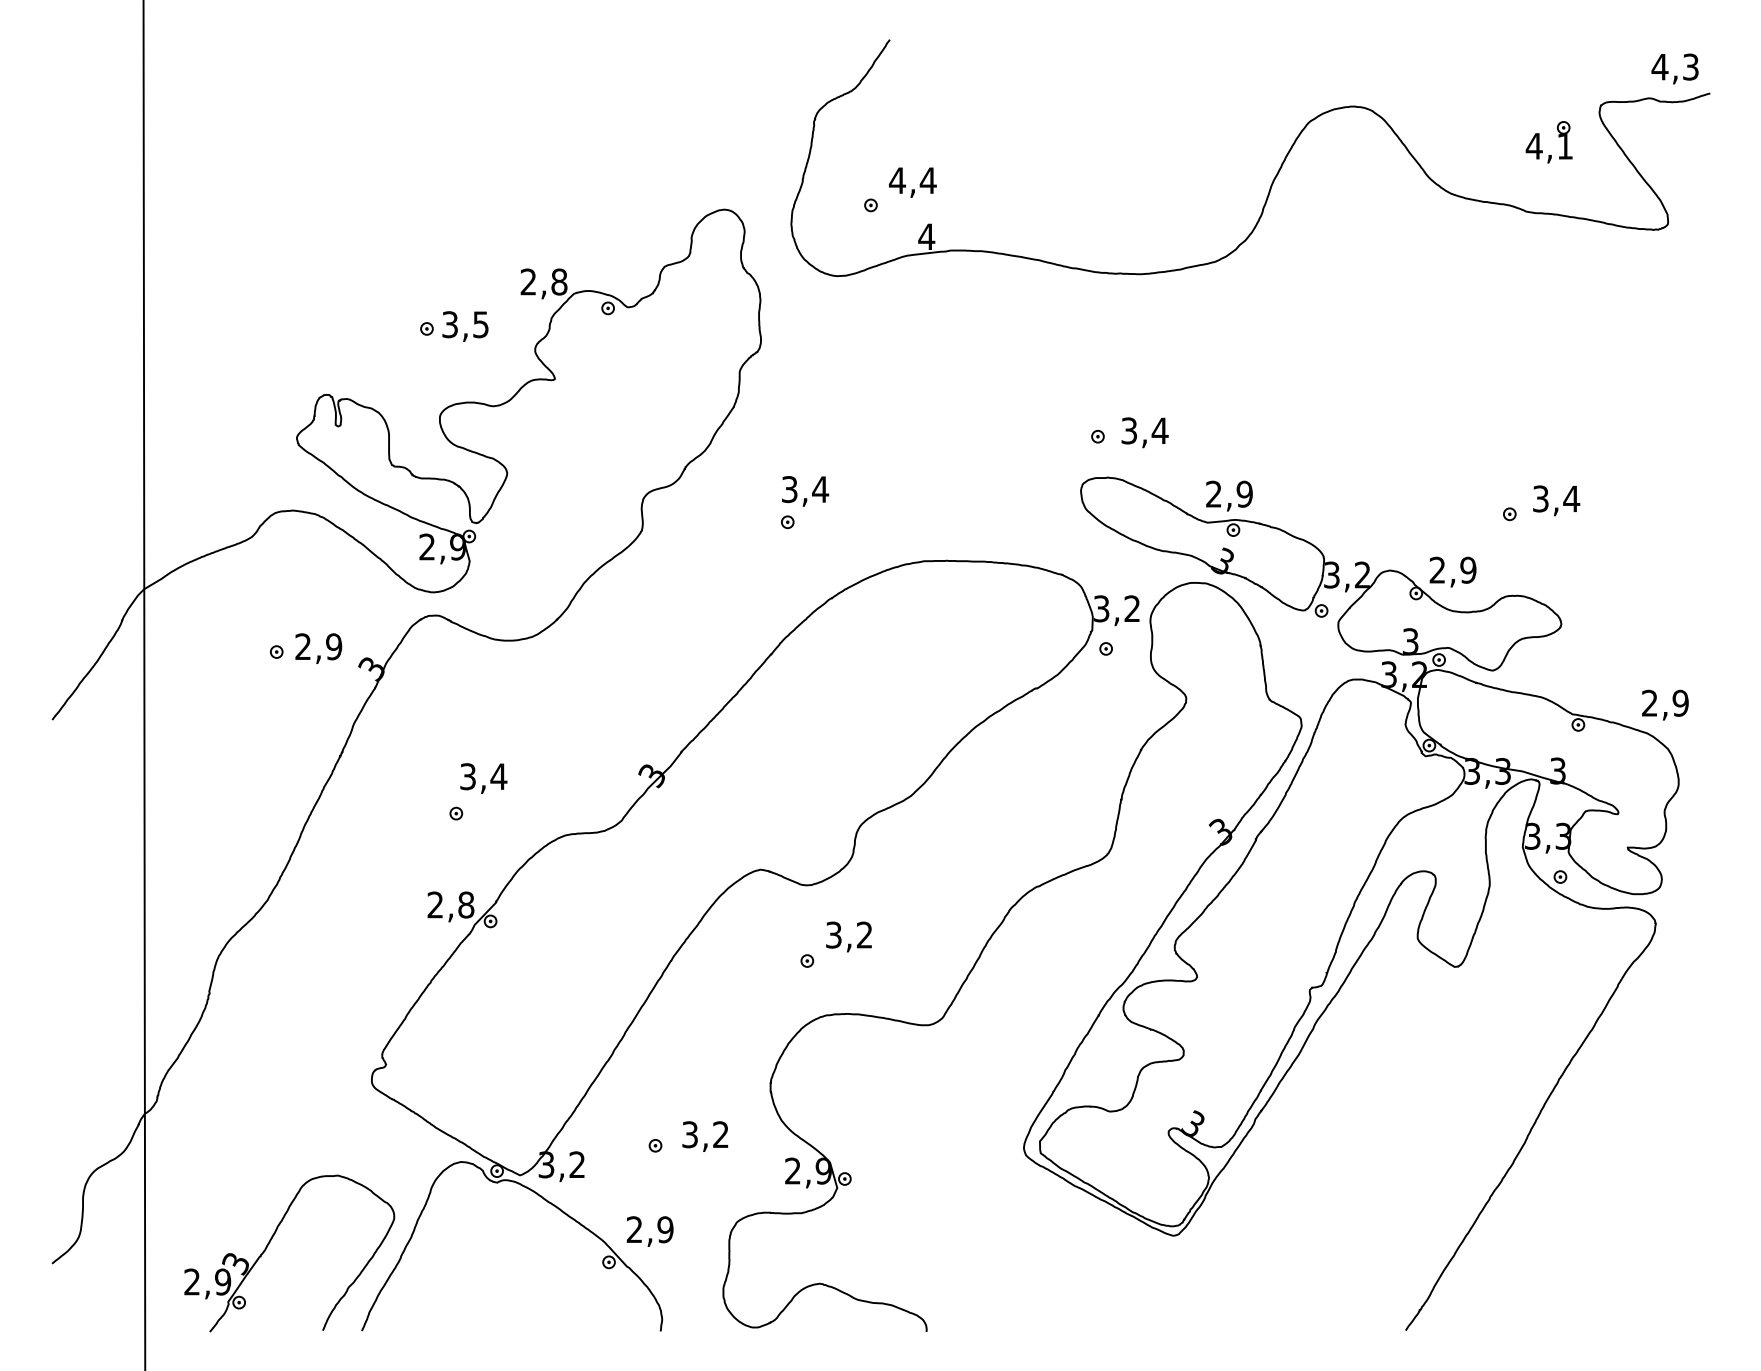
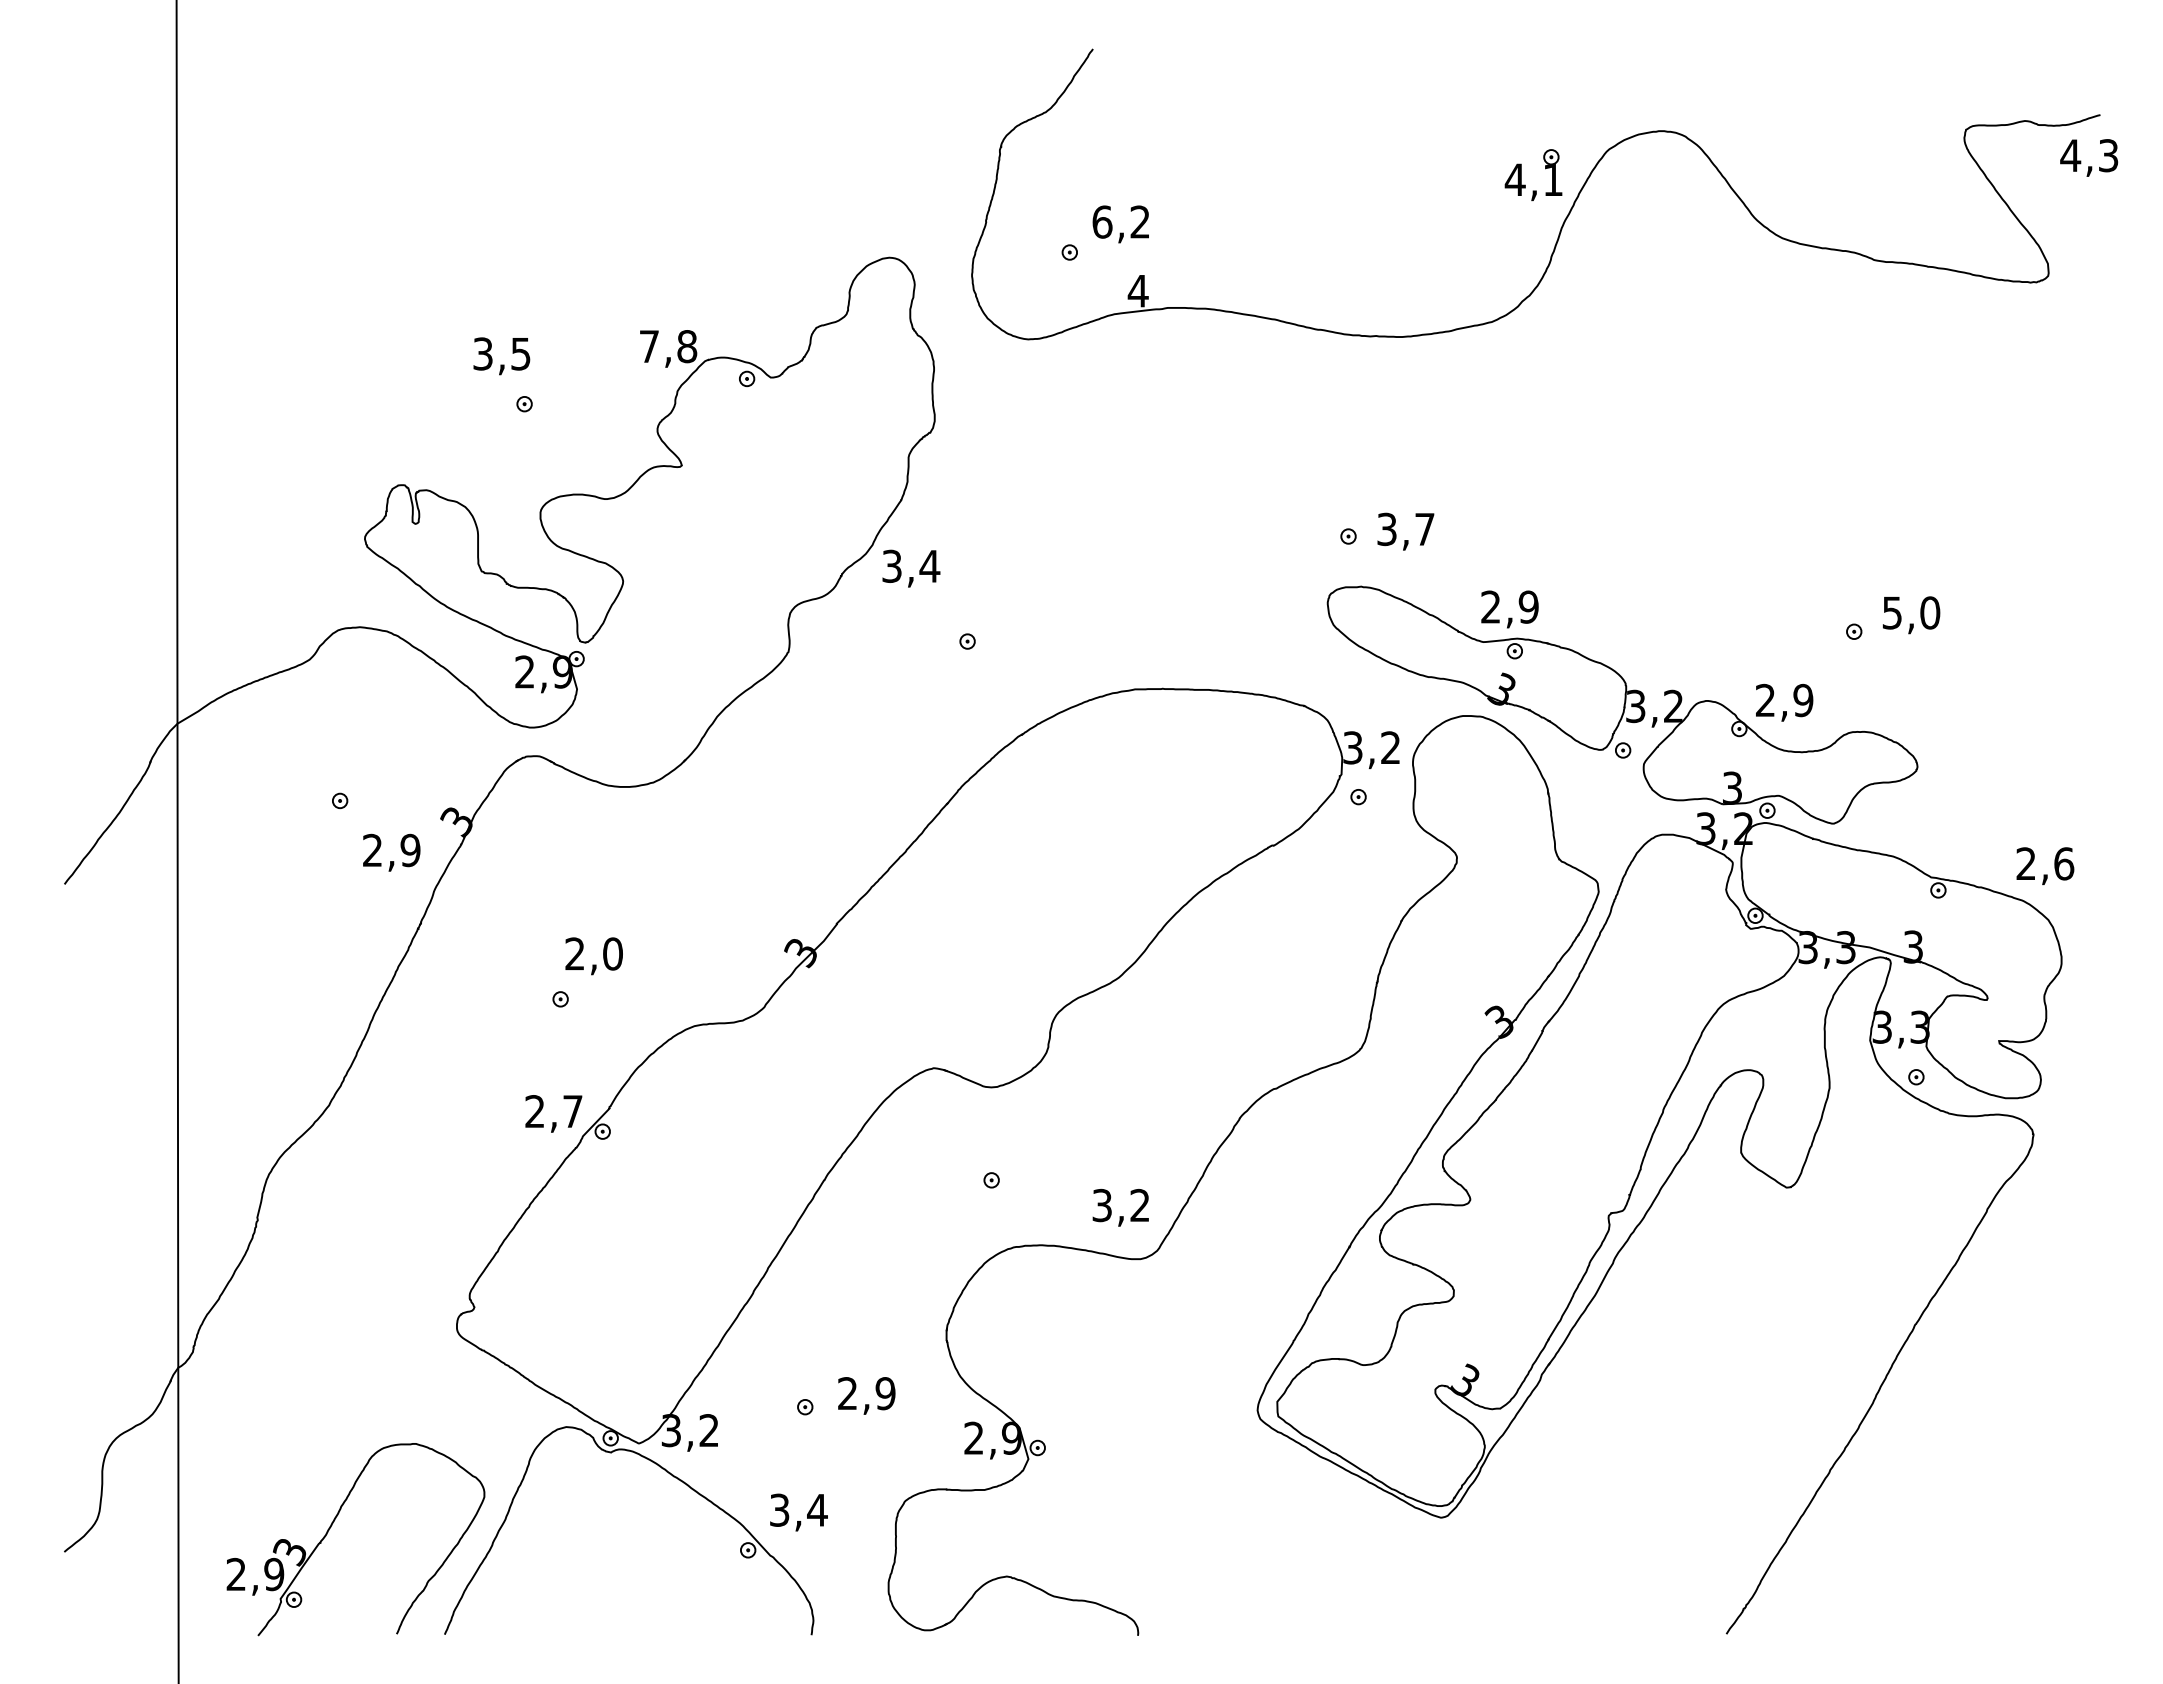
text: (1675, 68) -> (2089, 157), moved
part: (1539, 142) -> (1521, 175), moved
text: (912, 180) -> (1120, 221), 4,4 -> 6,2
text: (527, 281) -> (648, 346), 2,8 -> 7,8
text: (465, 326) -> (501, 356), moved
text: (1159, 431) -> (1424, 529), 3,4 -> 3,7
text: (805, 491) -> (911, 568), moved
text: (1556, 498) -> (1911, 612), 3,4 -> 5,0
text: (318, 648) -> (391, 852), moved
text: (1681, 703) -> (2064, 863), 2,9 -> 2,6
text: (483, 776) -> (594, 953), 3,4 -> 2,0
text: (465, 904) -> (572, 1111), 2,8 -> 2,7
text: (848, 936) -> (1120, 1207), moved
text: (705, 1134) -> (866, 1393), 3,2 -> 2,9
text: (650, 1229) -> (798, 1509), 2,9 -> 3,4

